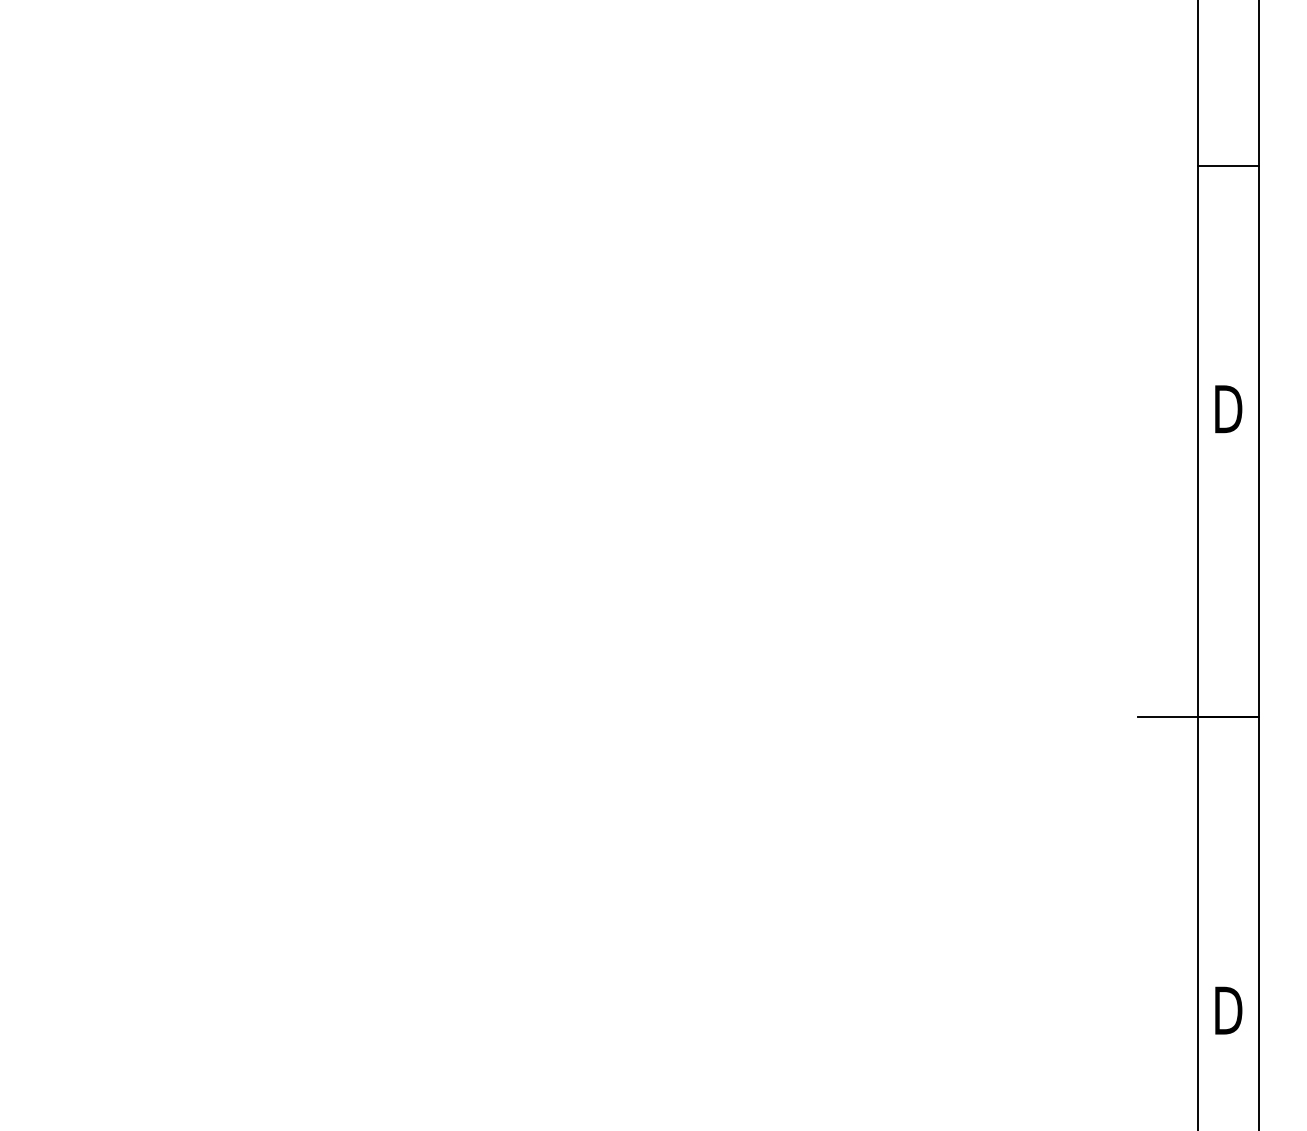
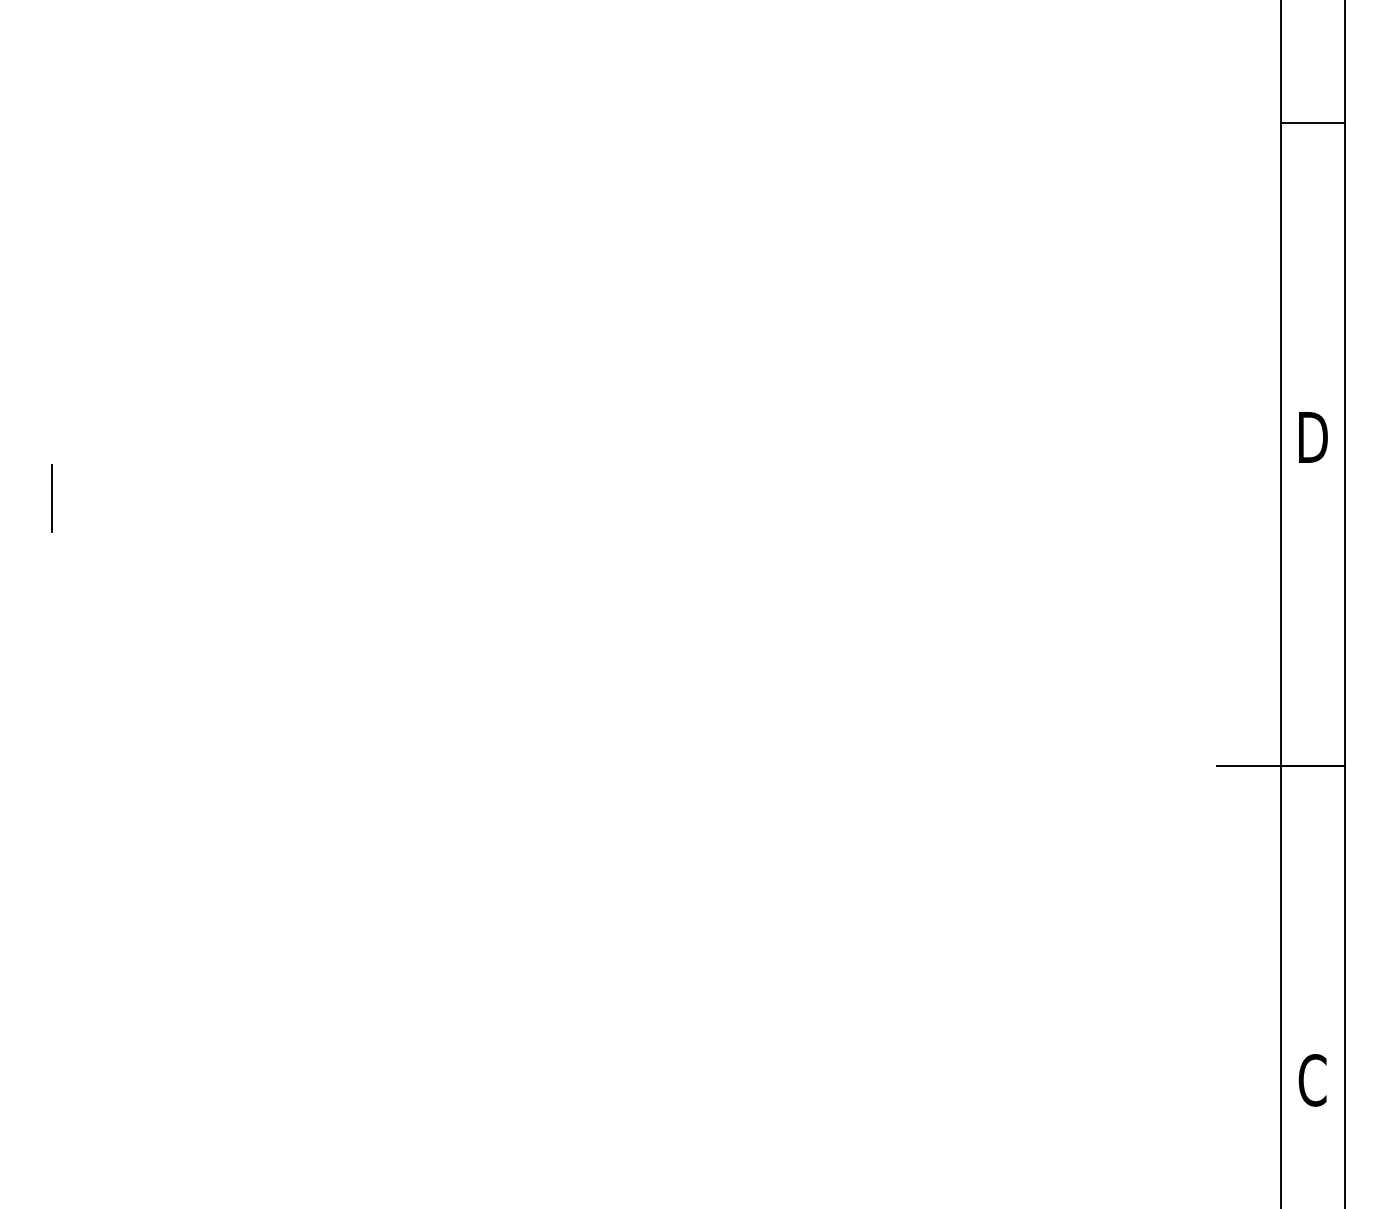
line: (1228, 166) -> (1313, 123), moved
line: (48, 466) -> (51, 498), added
text: (1227, 1010) -> (1312, 1080), D -> C

